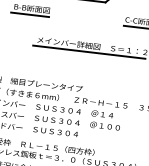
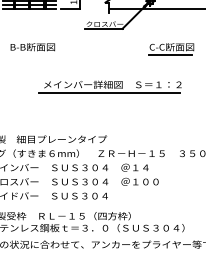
line: (29, 15) -> (30, 55), removed

